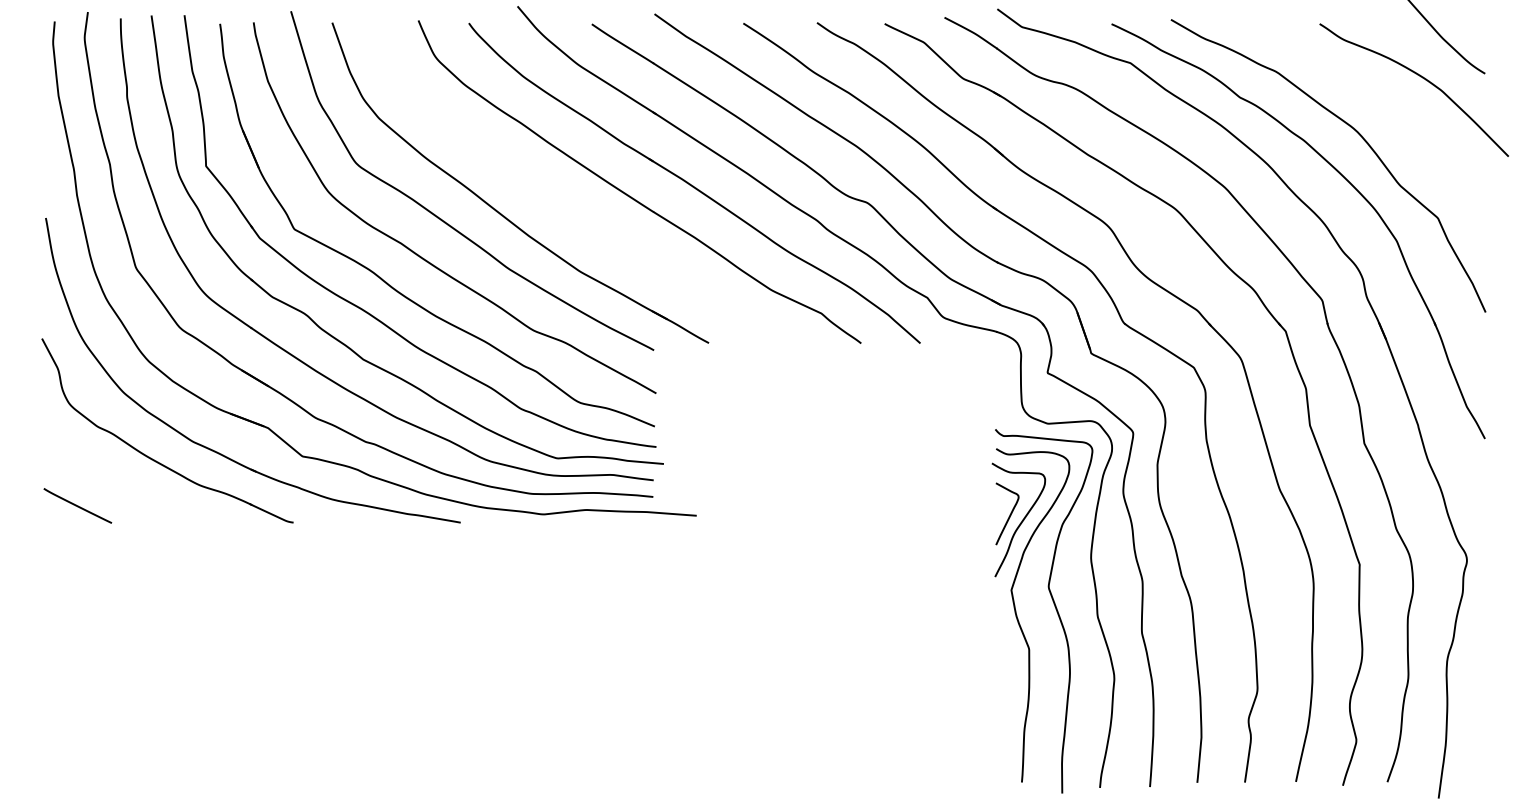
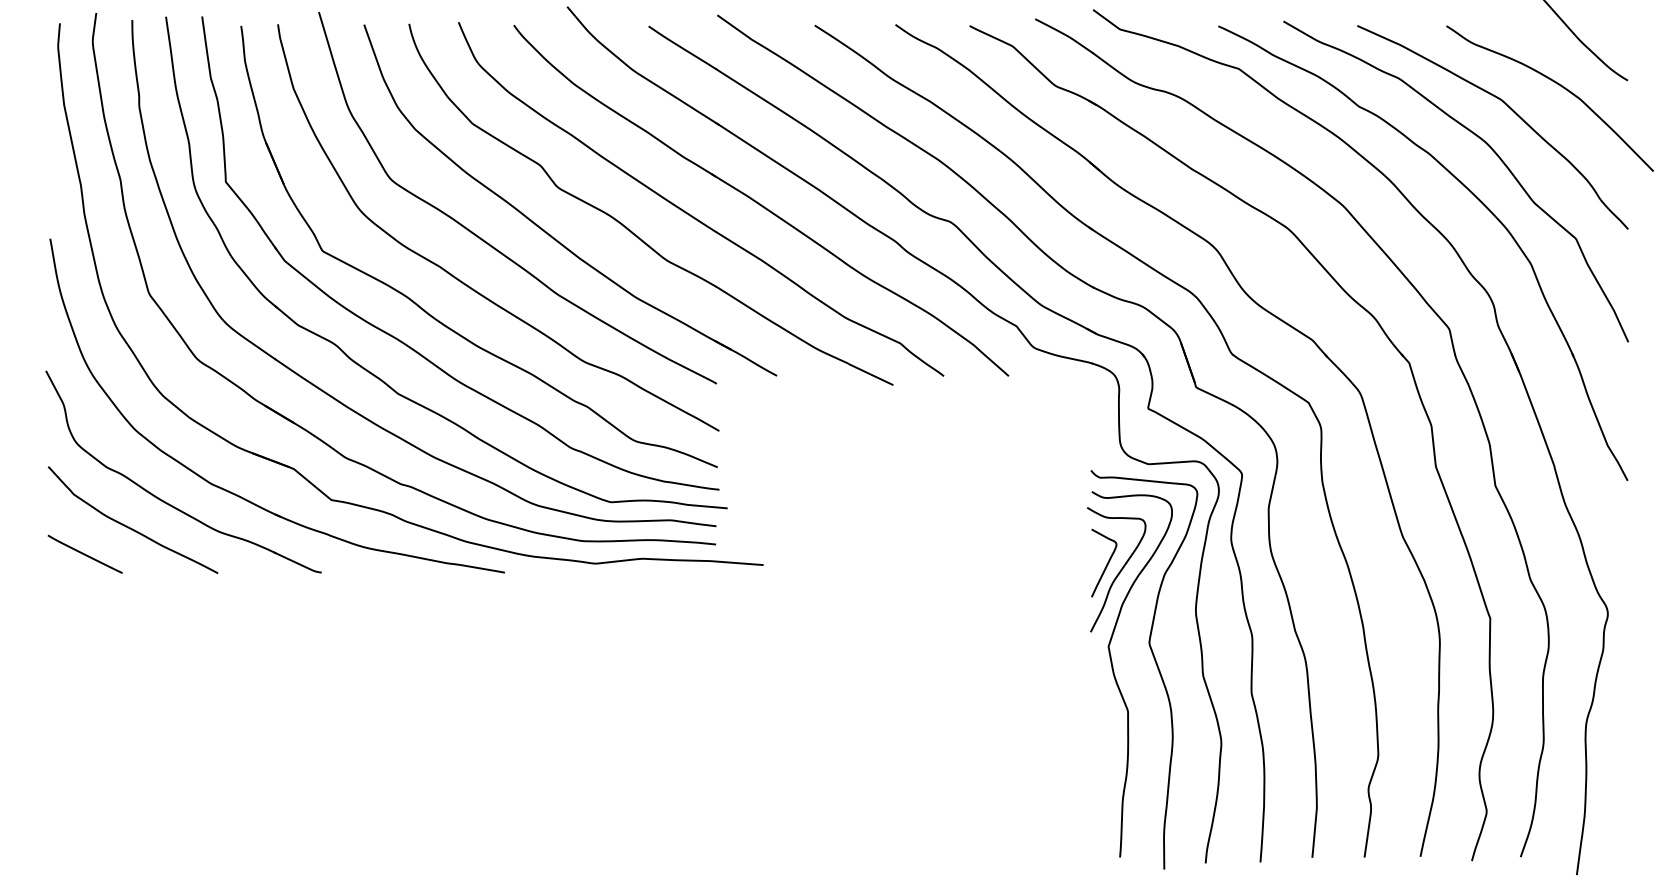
curve: (1377, 99) -> (1509, 108), added
part: (576, 210) -> (631, 230), added
curve: (117, 480) -> (128, 526), added

